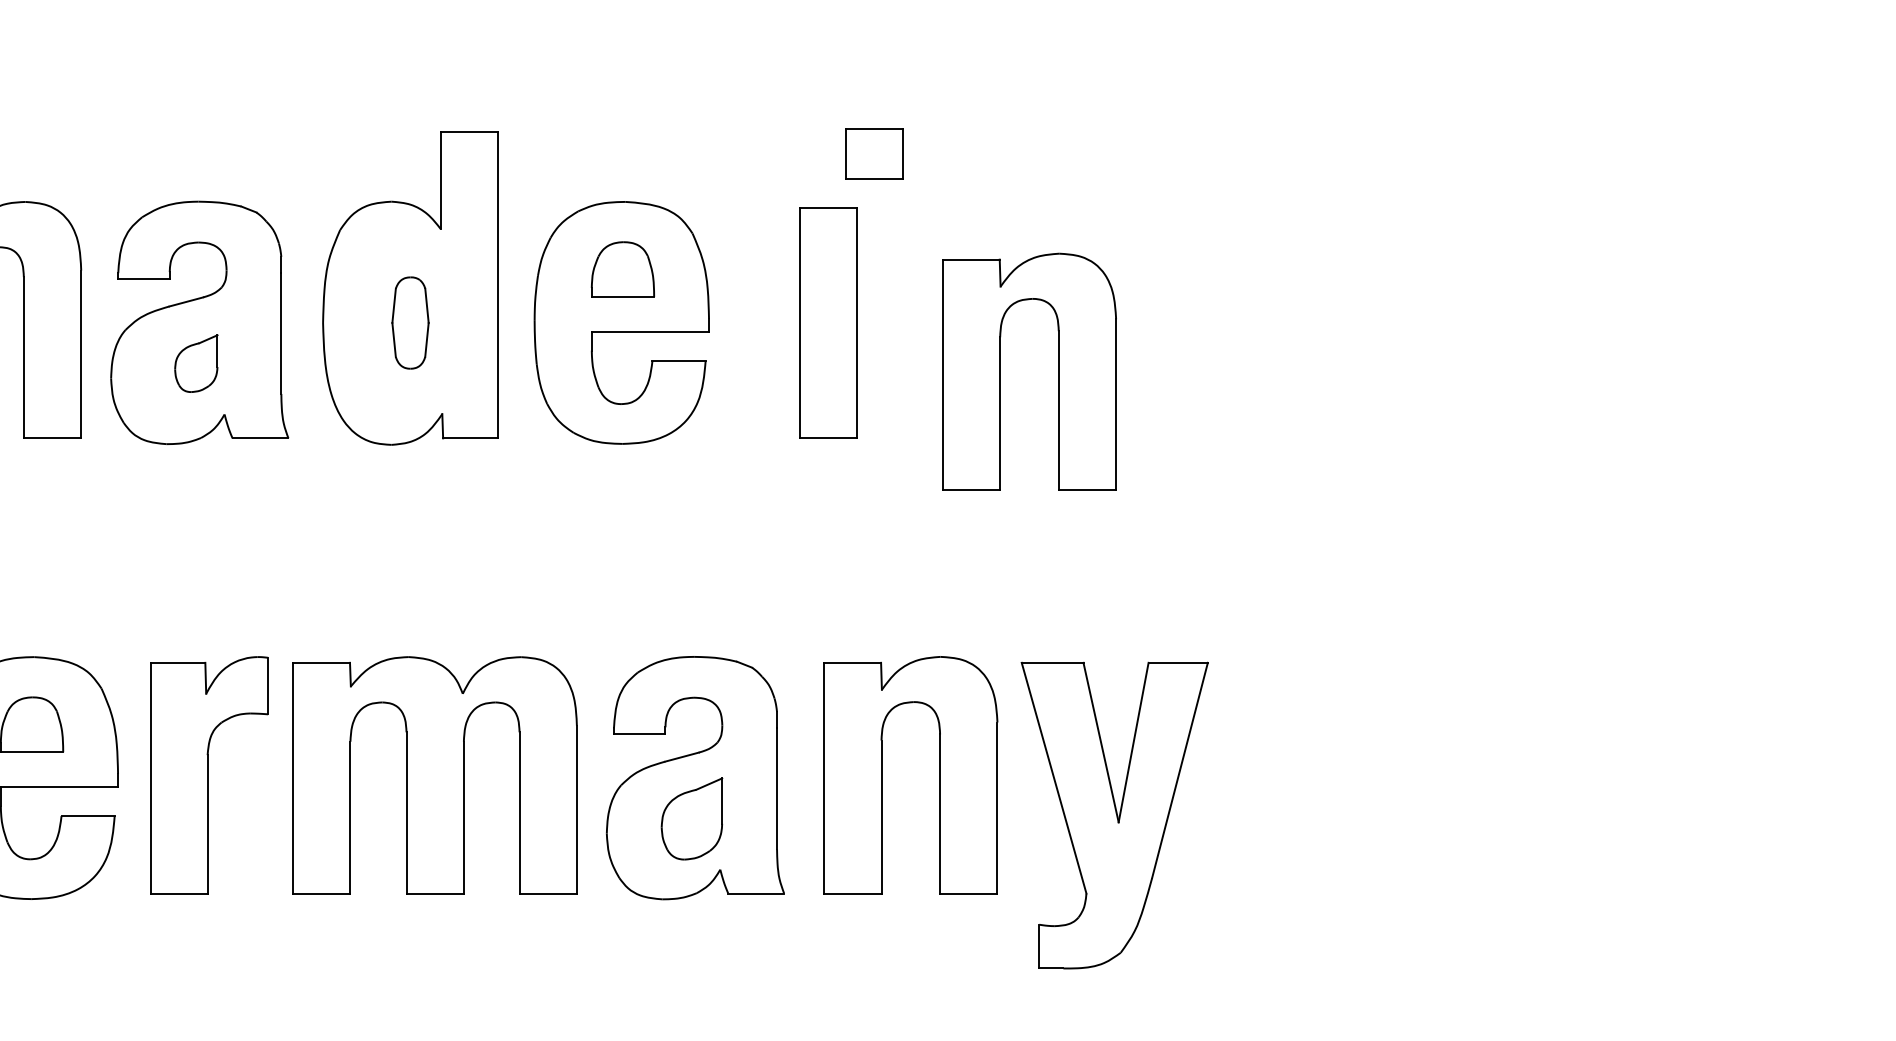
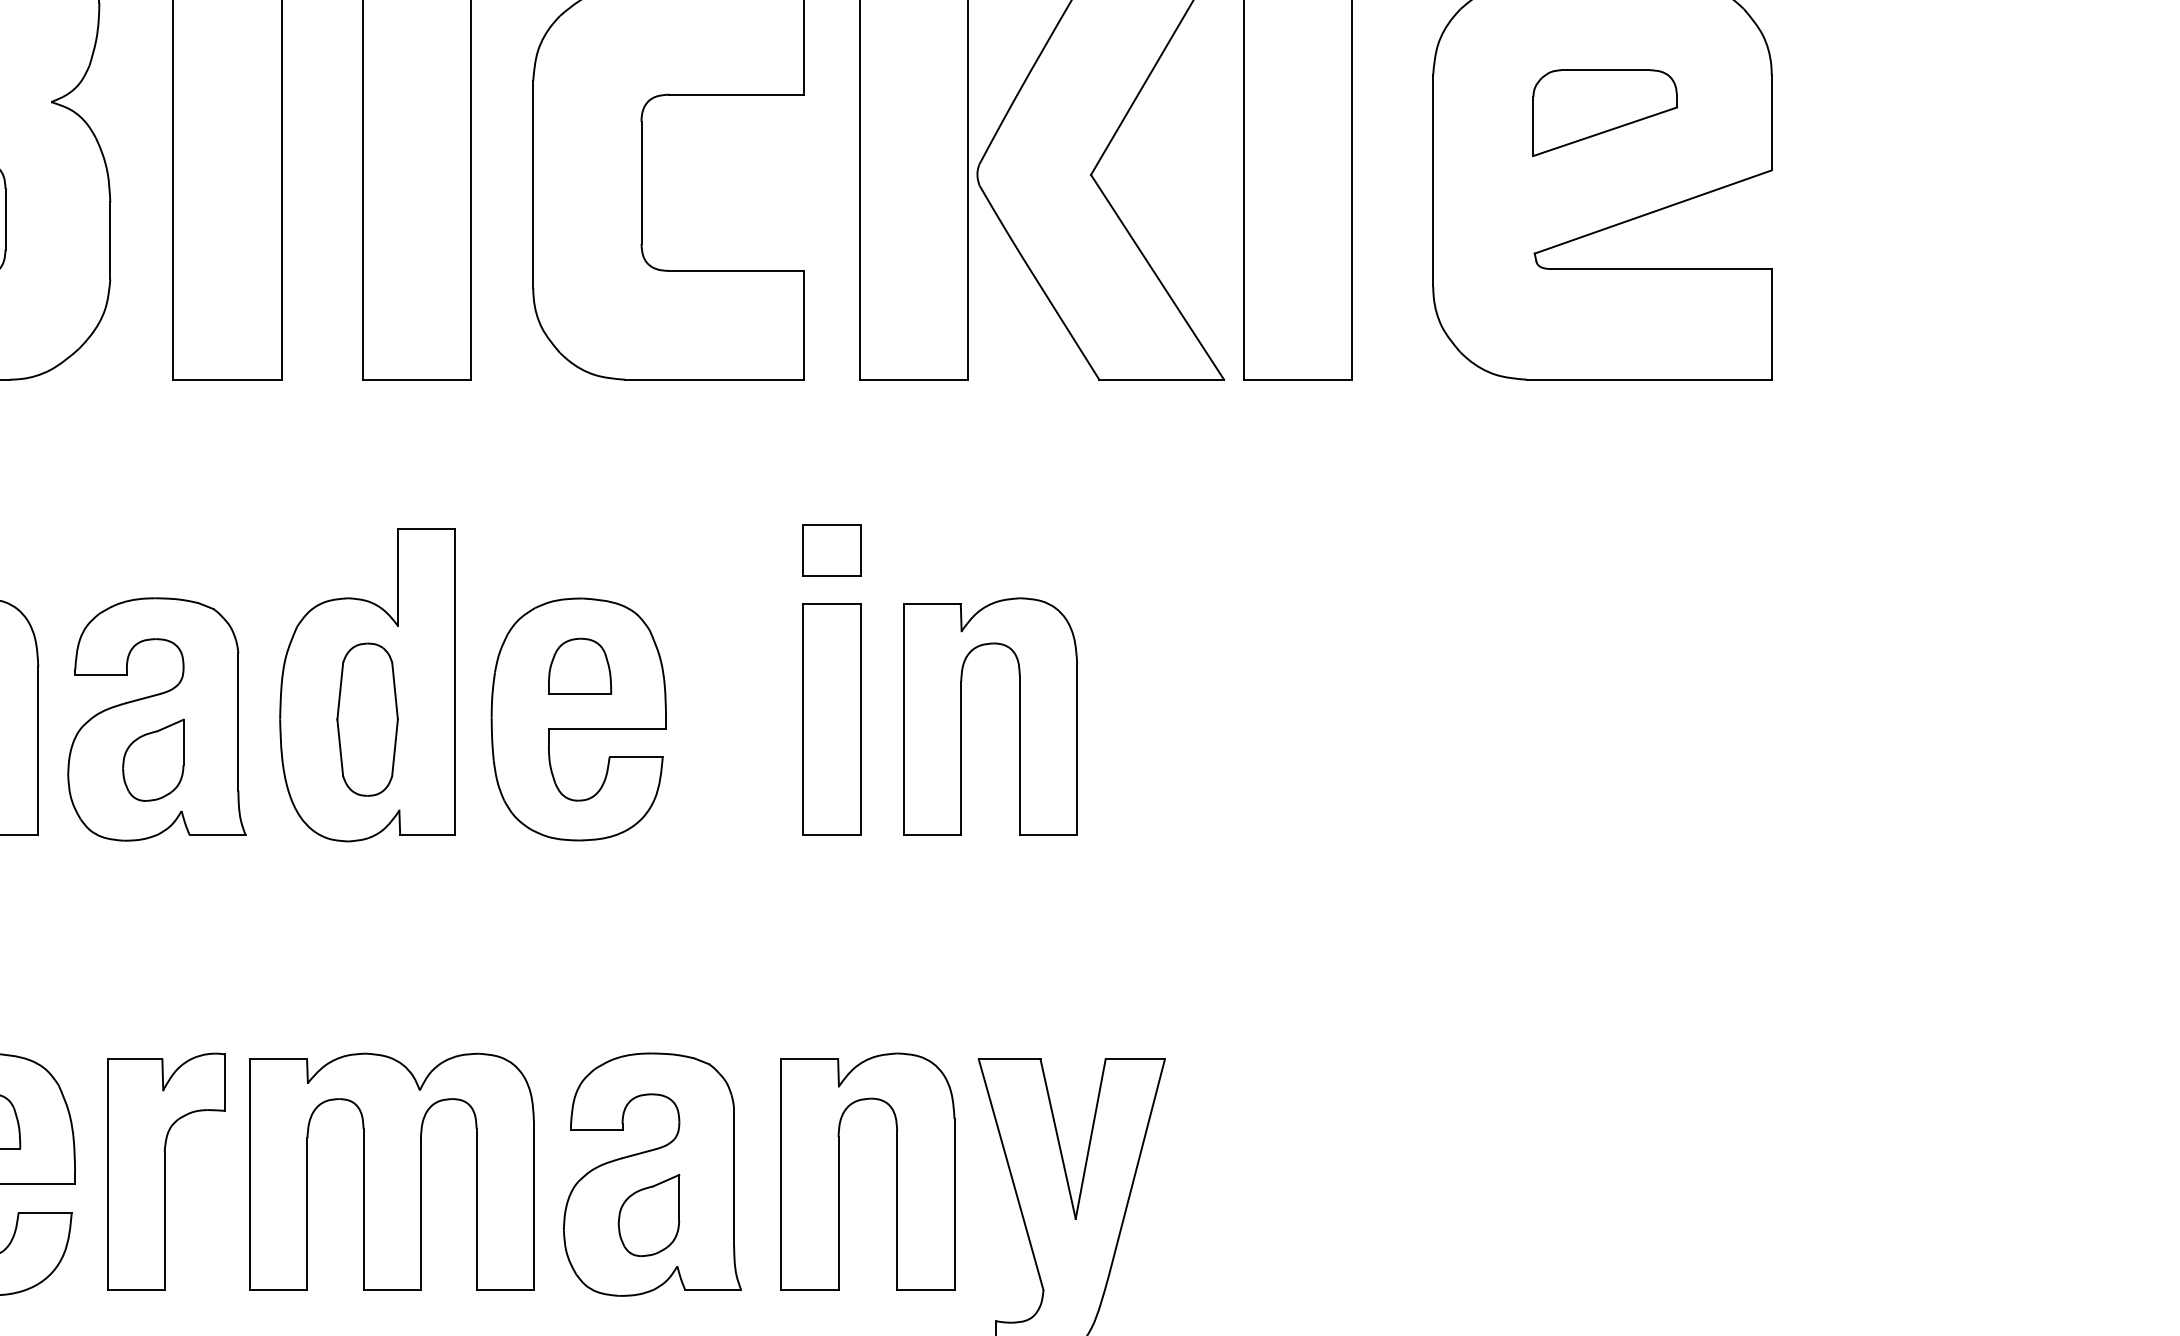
part: (410, 322) -> (367, 719), size x1.67
part: (828, 322) -> (831, 719), moved
part: (196, 362) -> (153, 759), size x1.43
part: (1000, 371) -> (961, 716), moved

